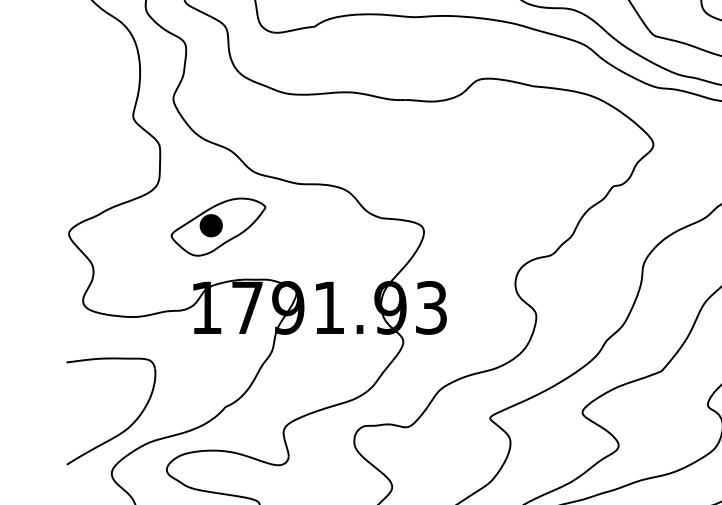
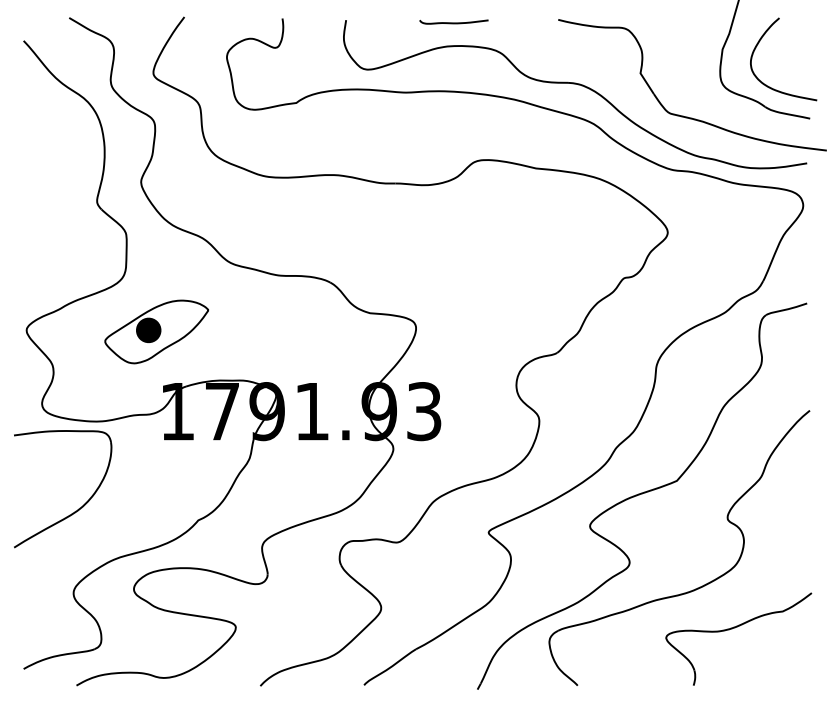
part: (218, 226) -> (156, 331), moved
part: (125, 429) -> (78, 508), moved

